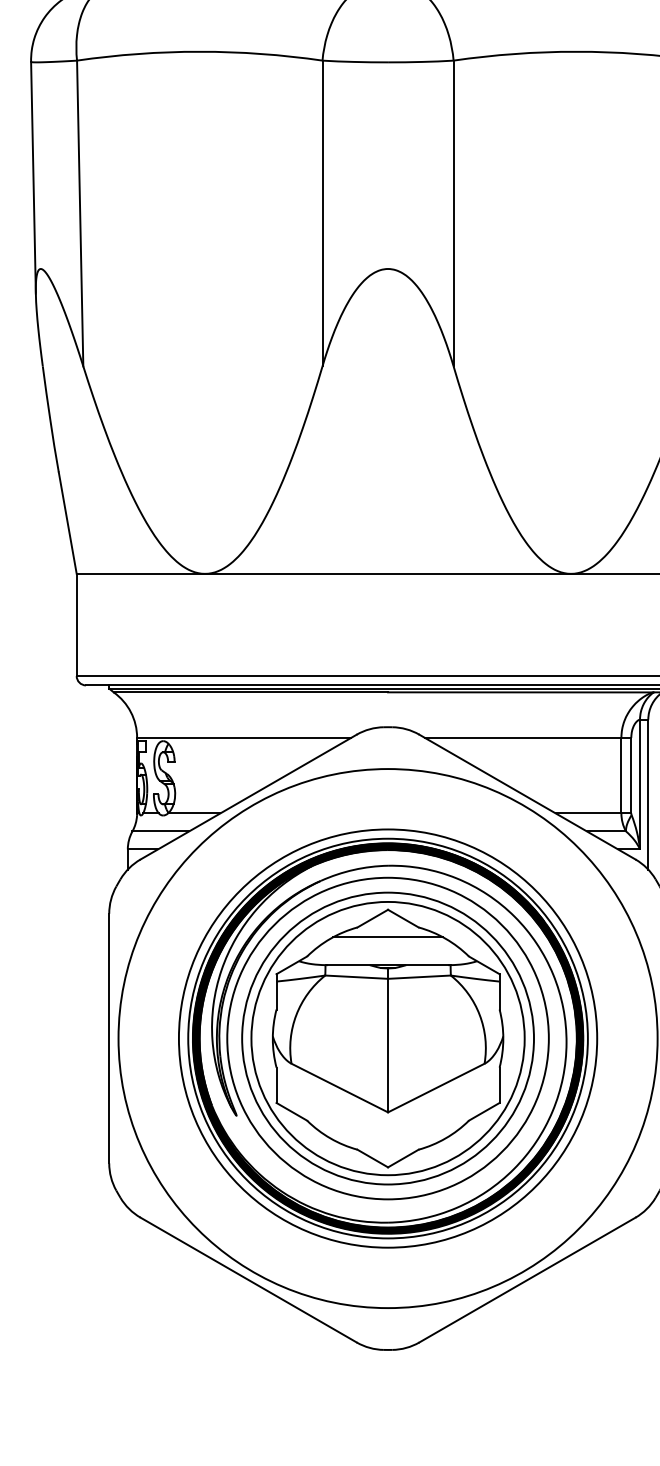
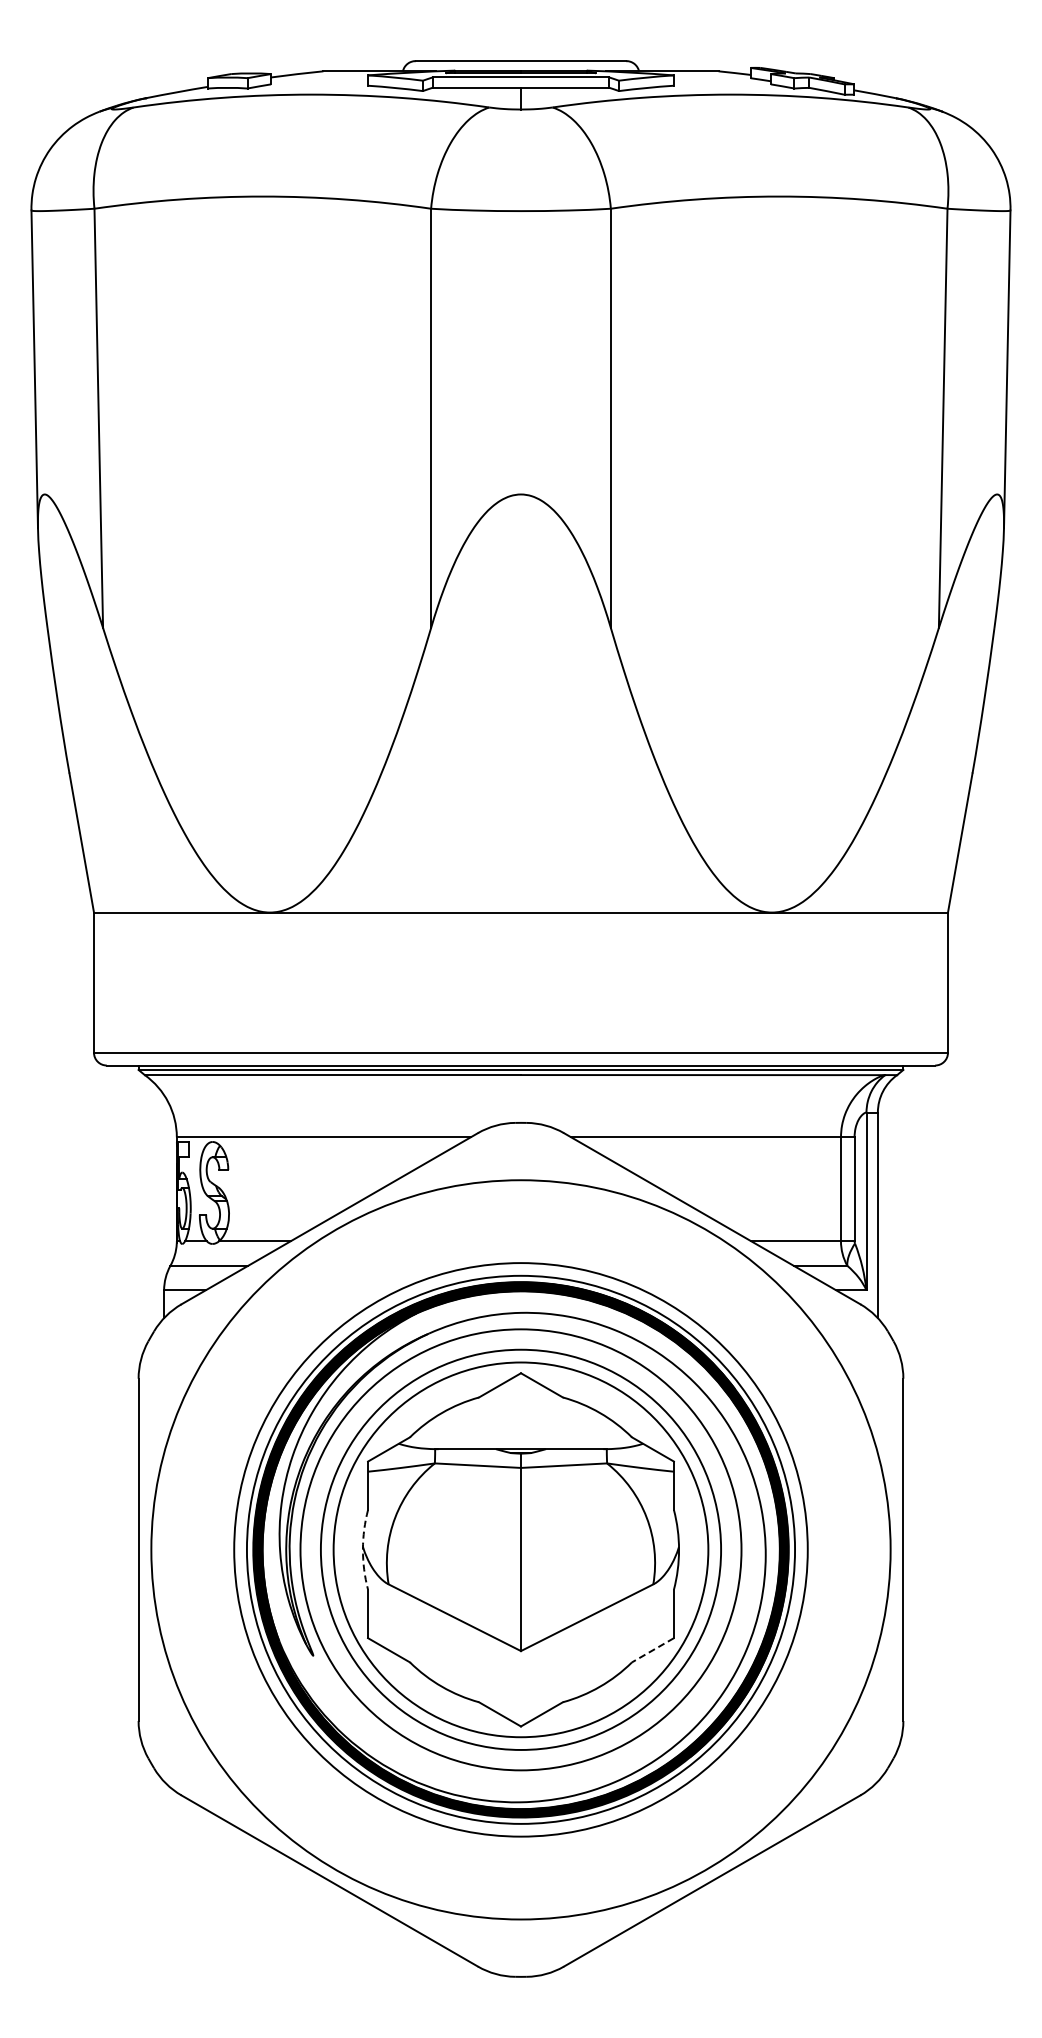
line: (387, 936) -> (520, 1410), removed
arc: (272, 1038) -> (362, 1549), solid -> dashed
line: (483, 1111) -> (652, 1650), solid -> dashed

